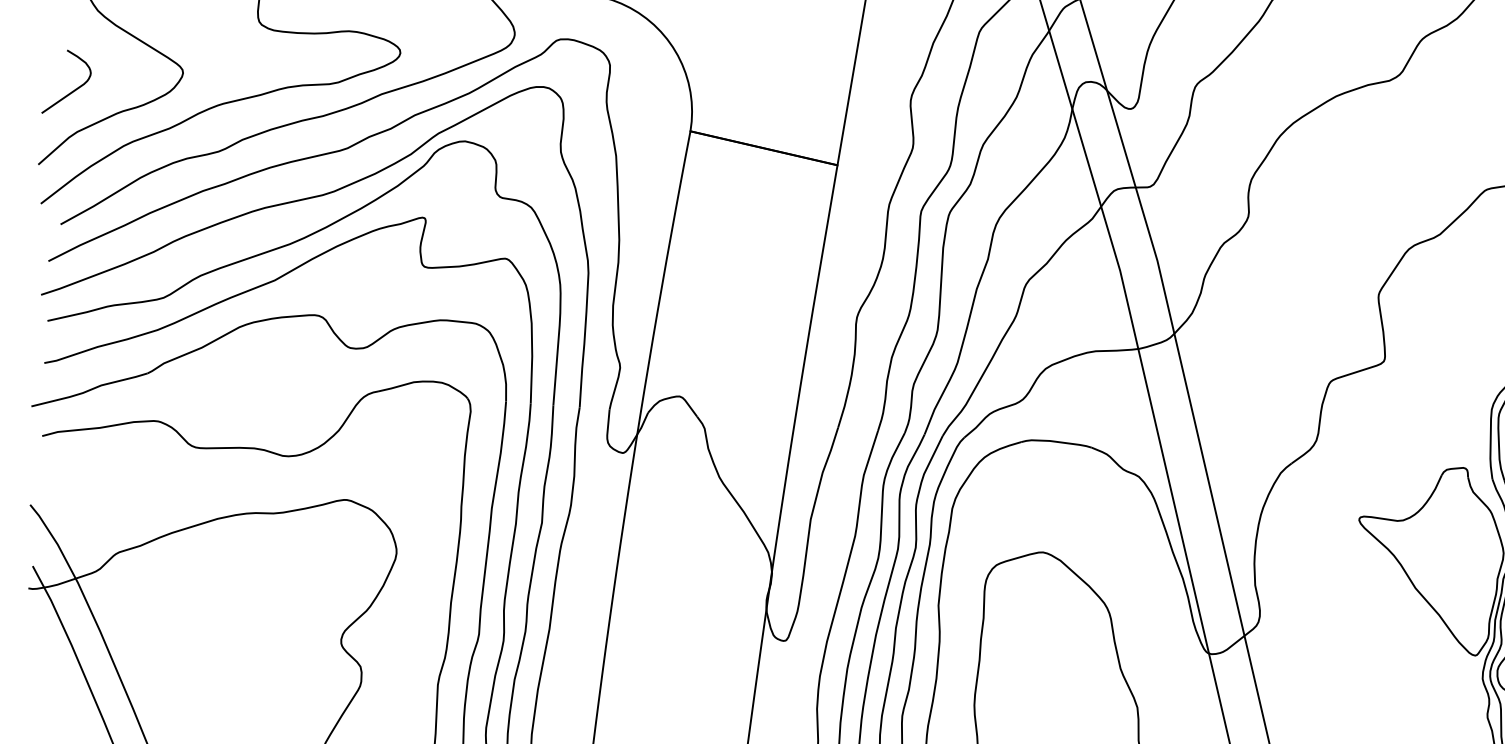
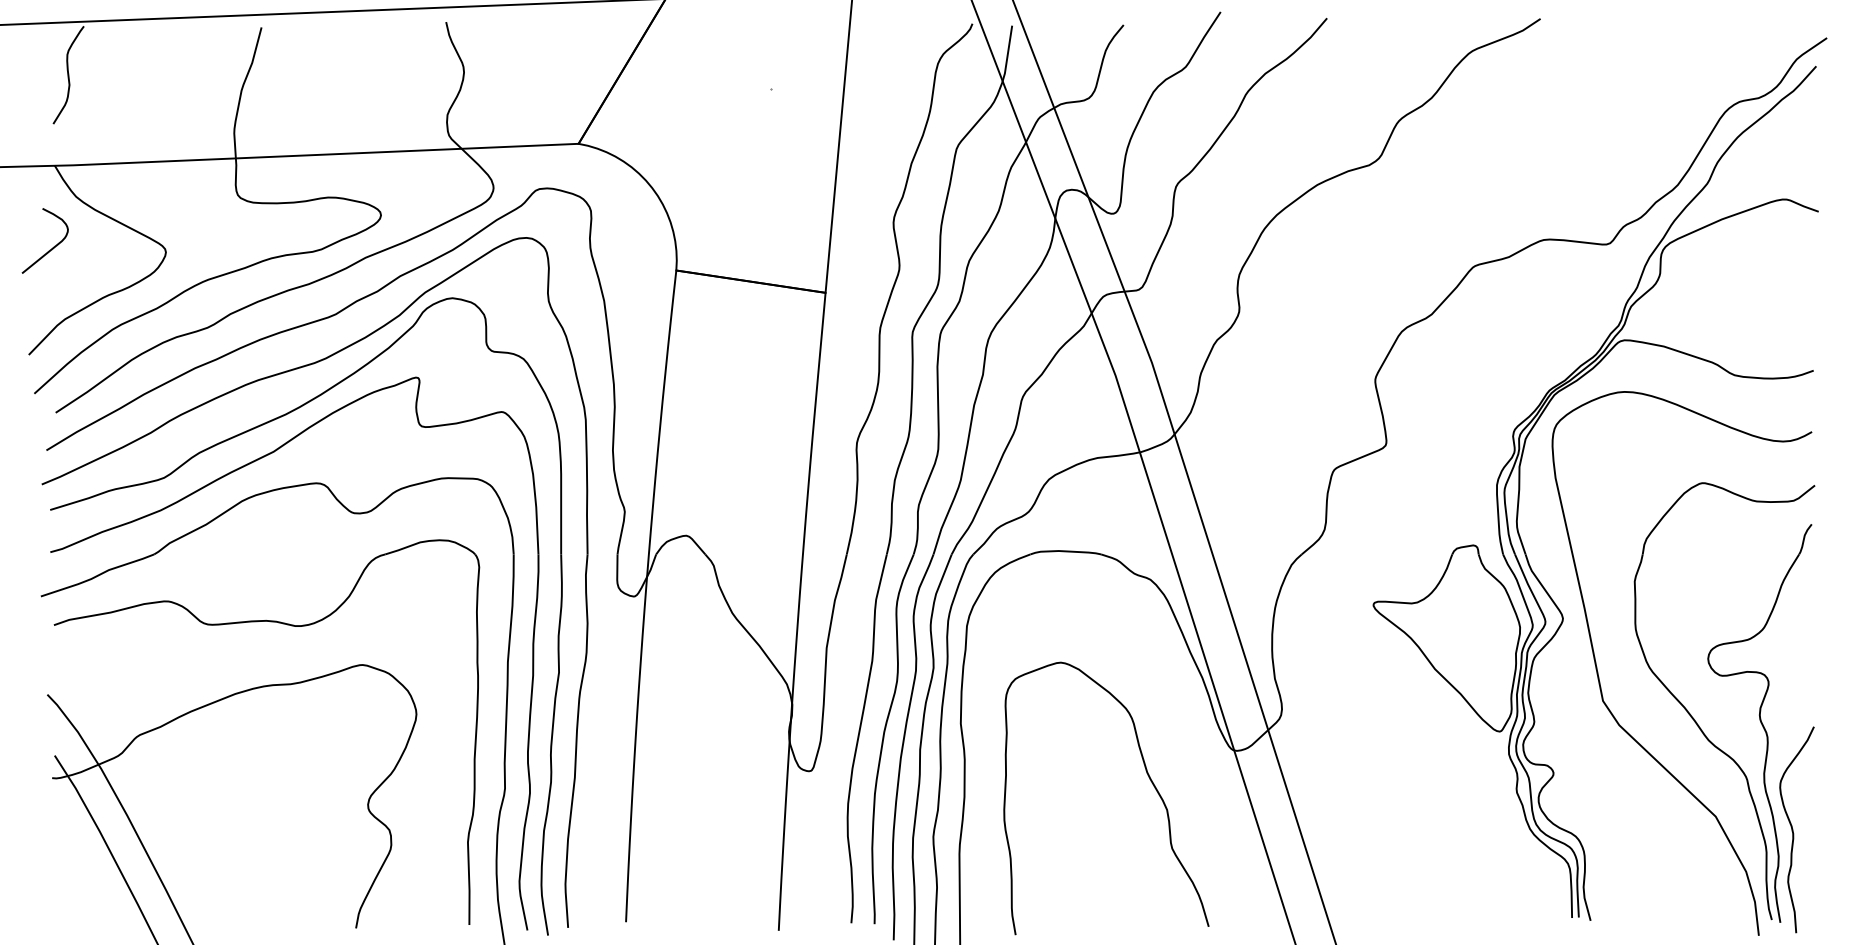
curve: (73, 89) -> (52, 247), moved

